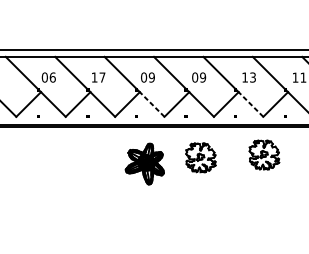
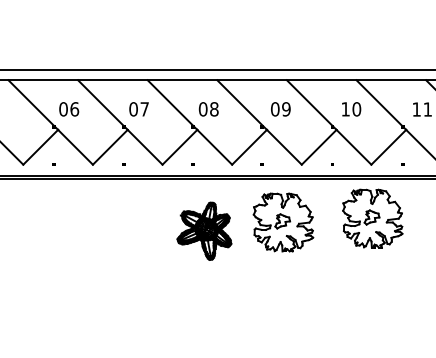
text: (94, 77) -> (133, 109), 17 -> 07
text: (152, 77) -> (214, 109), 09 -> 08
text: (252, 77) -> (356, 109), 13 -> 10
line: (152, 104) -> (214, 147), dashed -> solid
line: (250, 104) -> (353, 147), dashed -> solid
part: (264, 155) -> (372, 218), size x1.43
part: (200, 157) -> (283, 222), size x1.43

